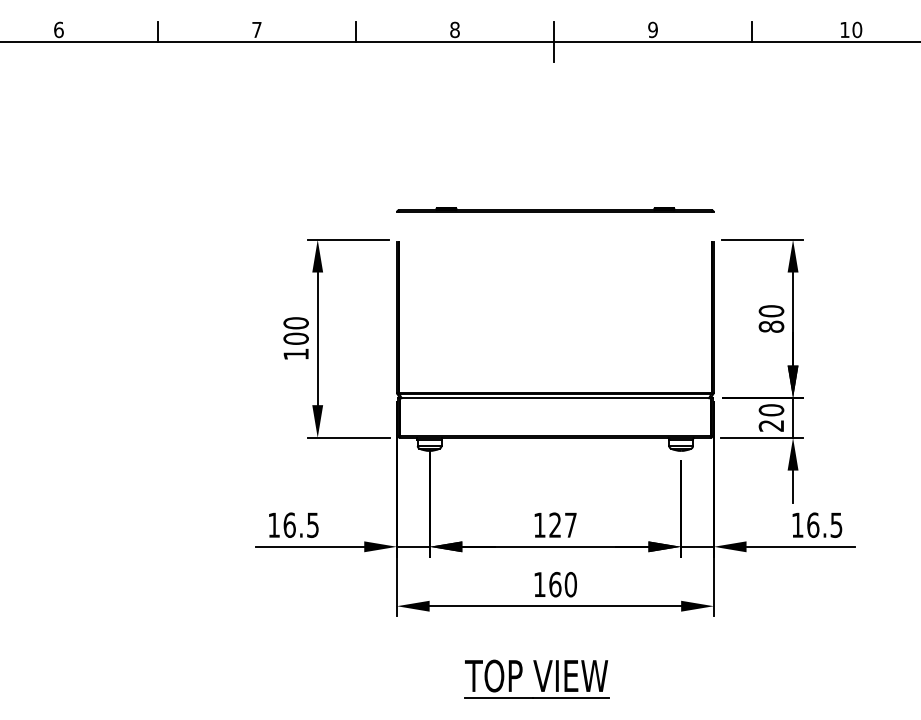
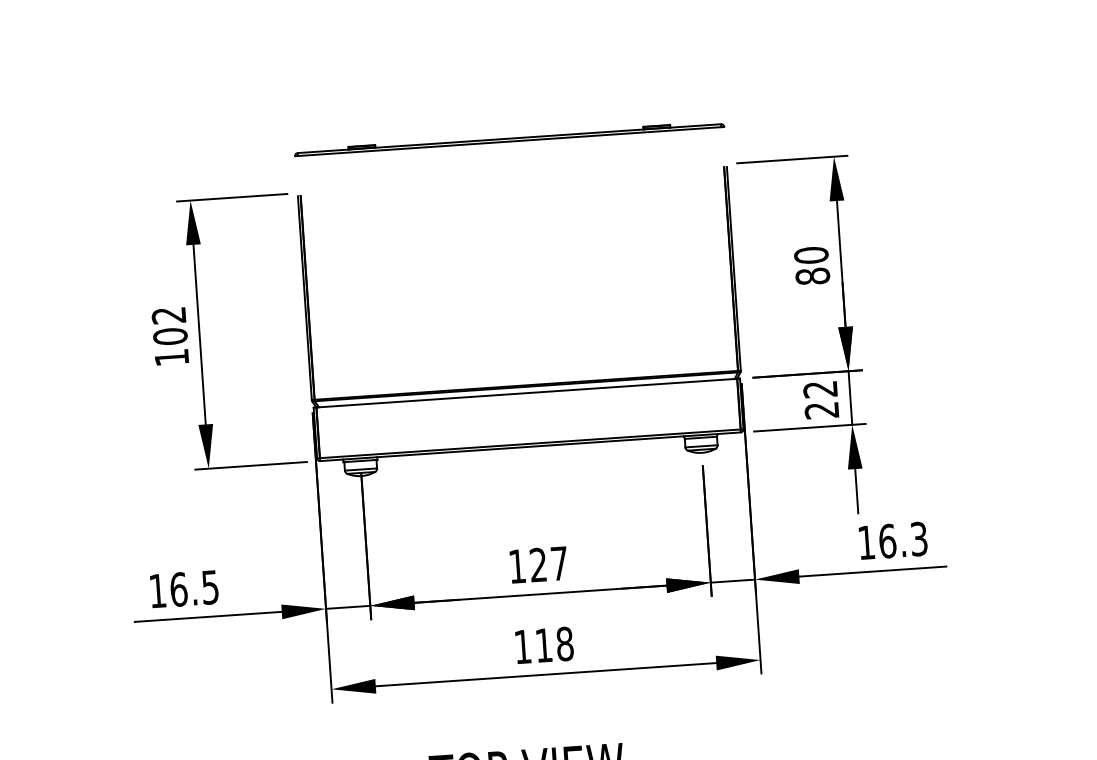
text: (295, 323) -> (168, 315), 100 -> 102
text: (771, 410) -> (820, 389), 20 -> 22
text: (836, 524) -> (919, 538), 16.5 -> 16.3
text: (562, 584) -> (553, 644), 160 -> 118

